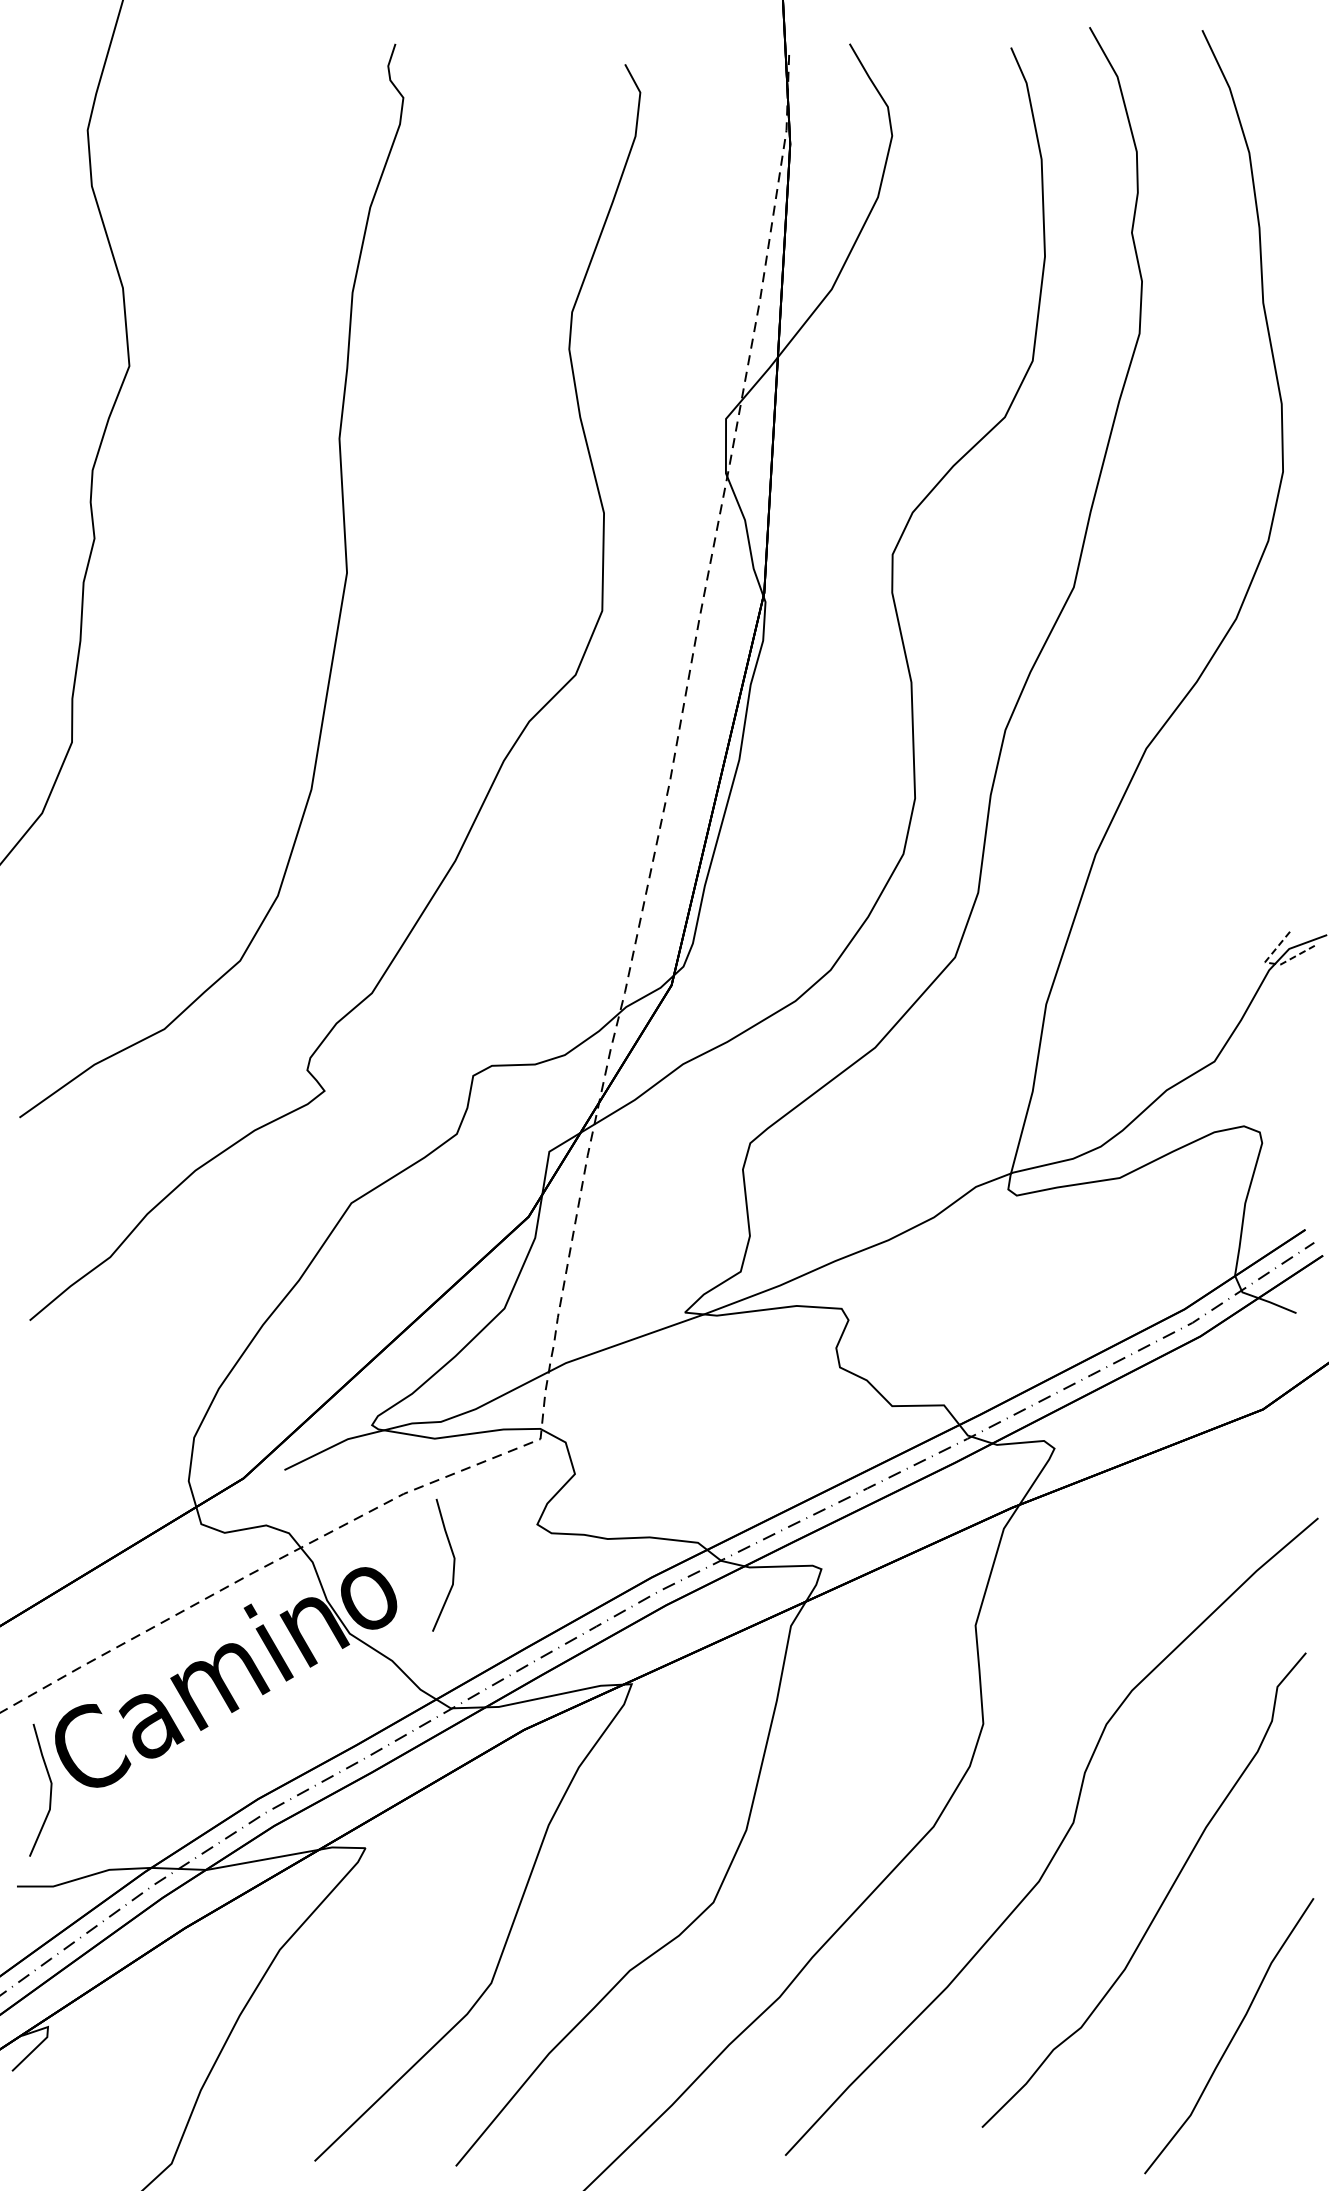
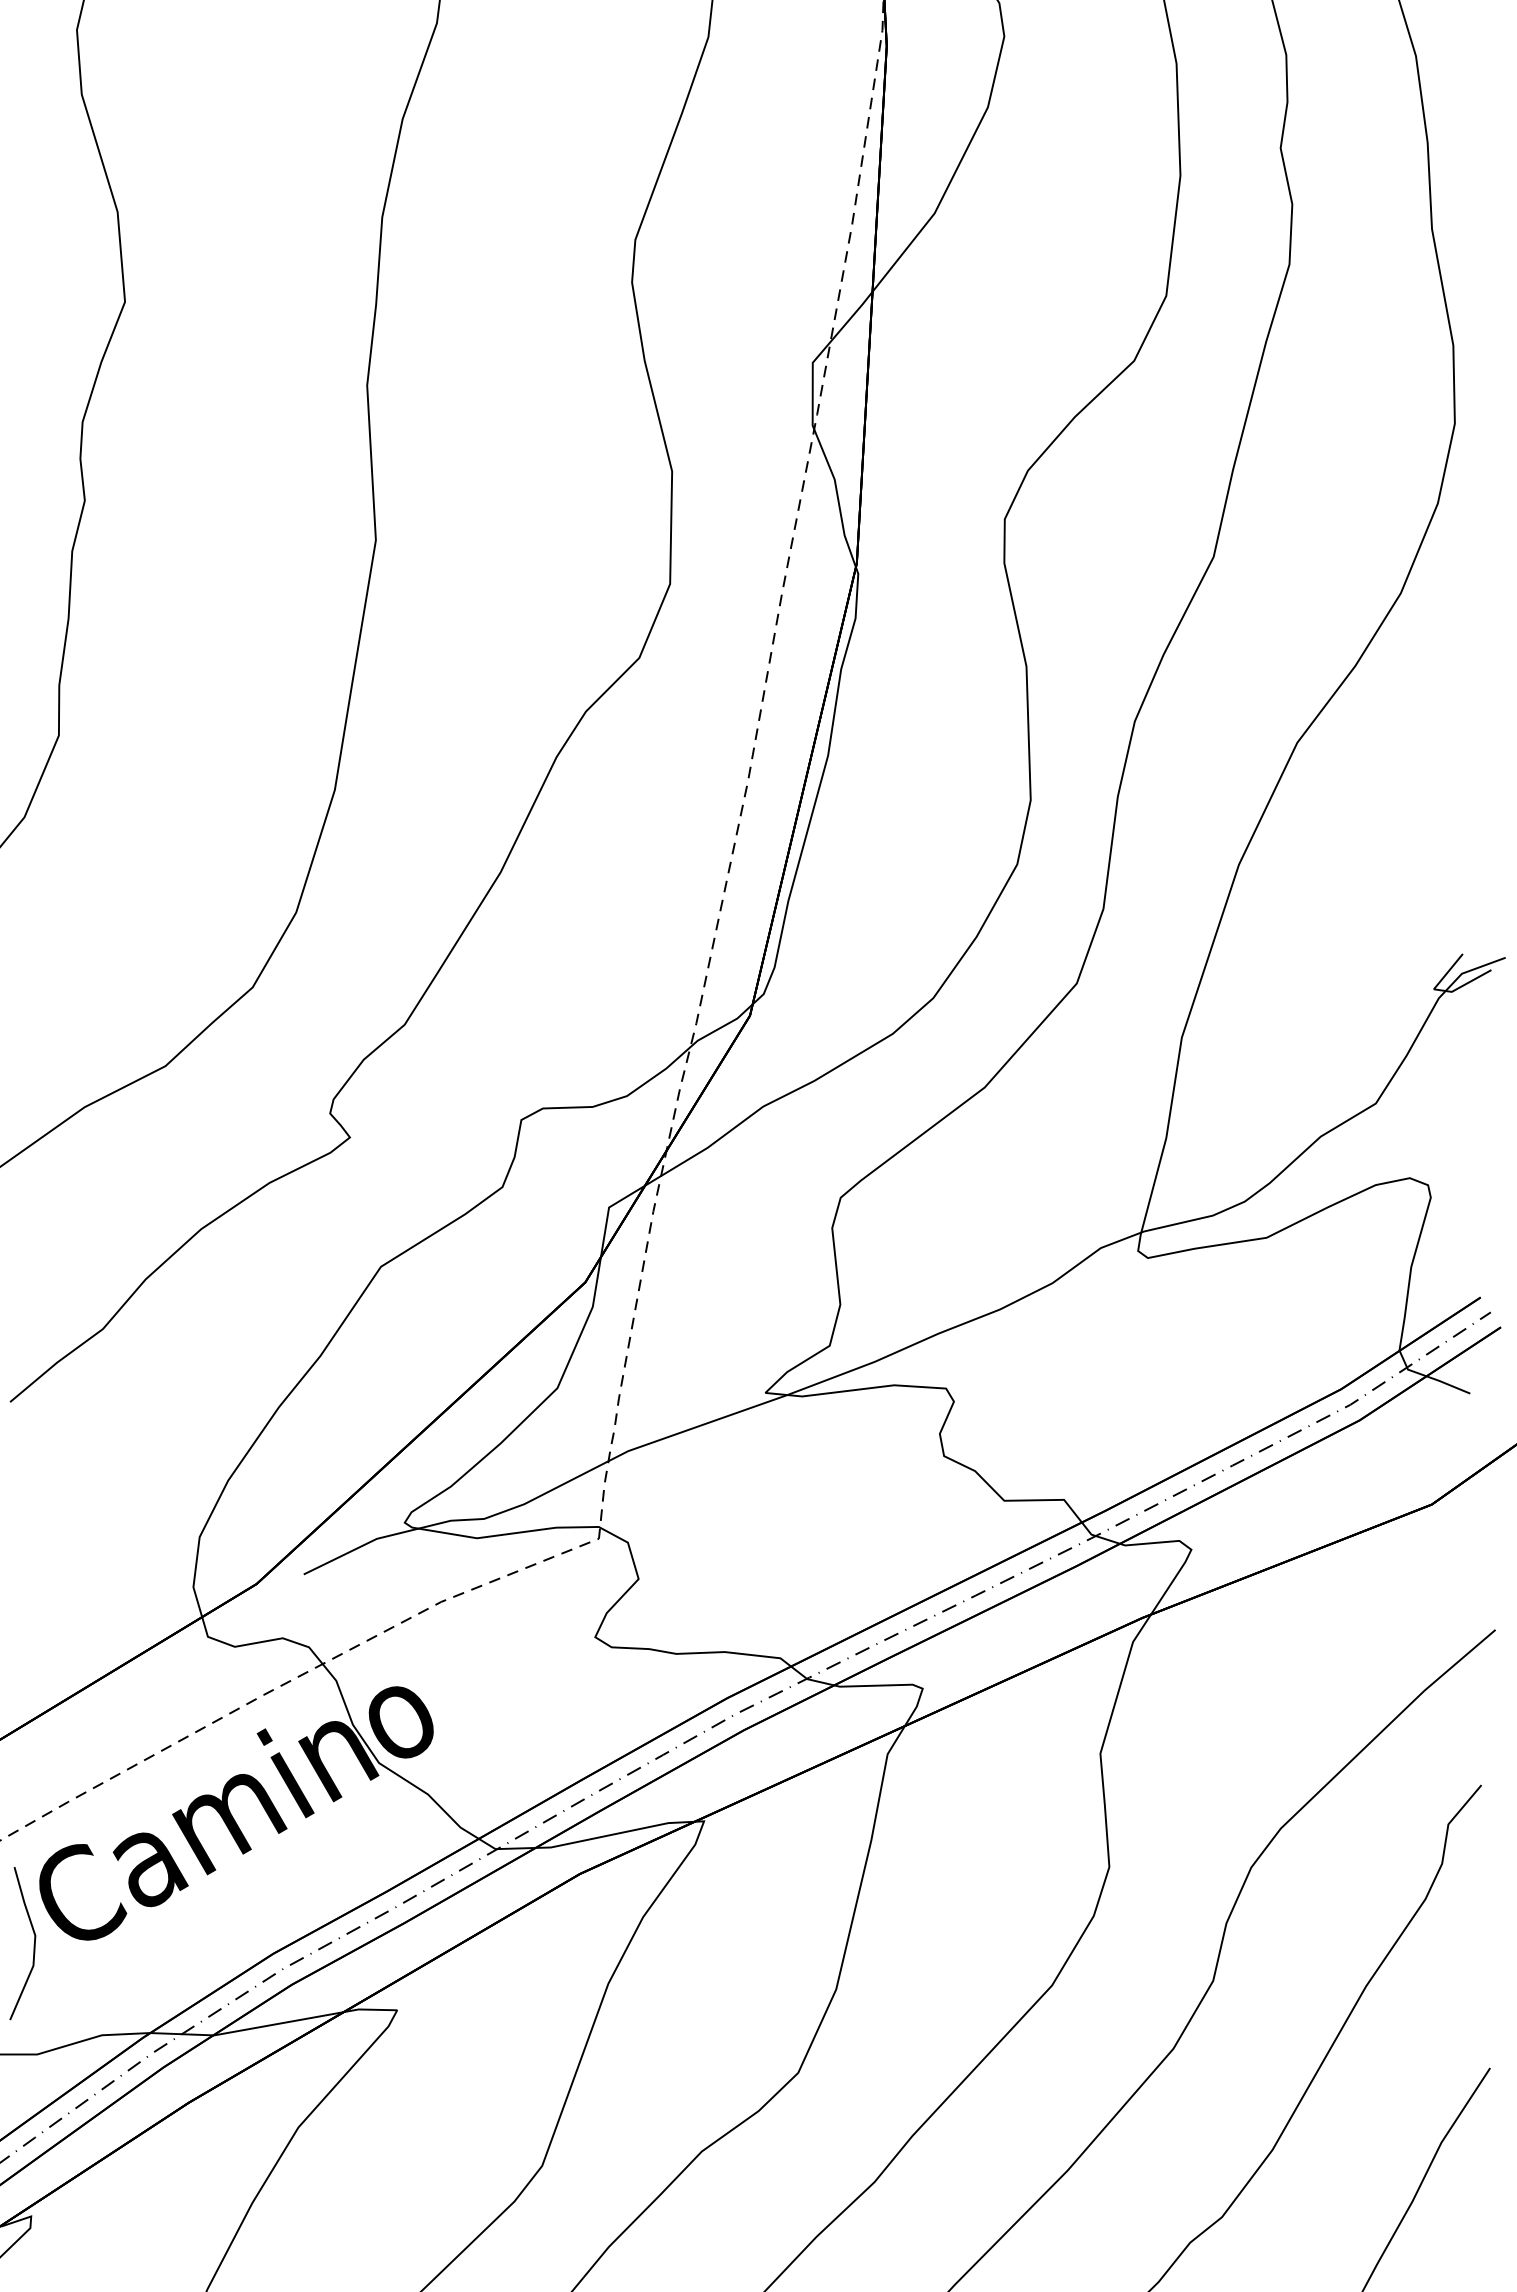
line: (1272, 963) -> (1442, 990), dashed -> solid
line: (453, 1564) -> (498, 1683), removed

